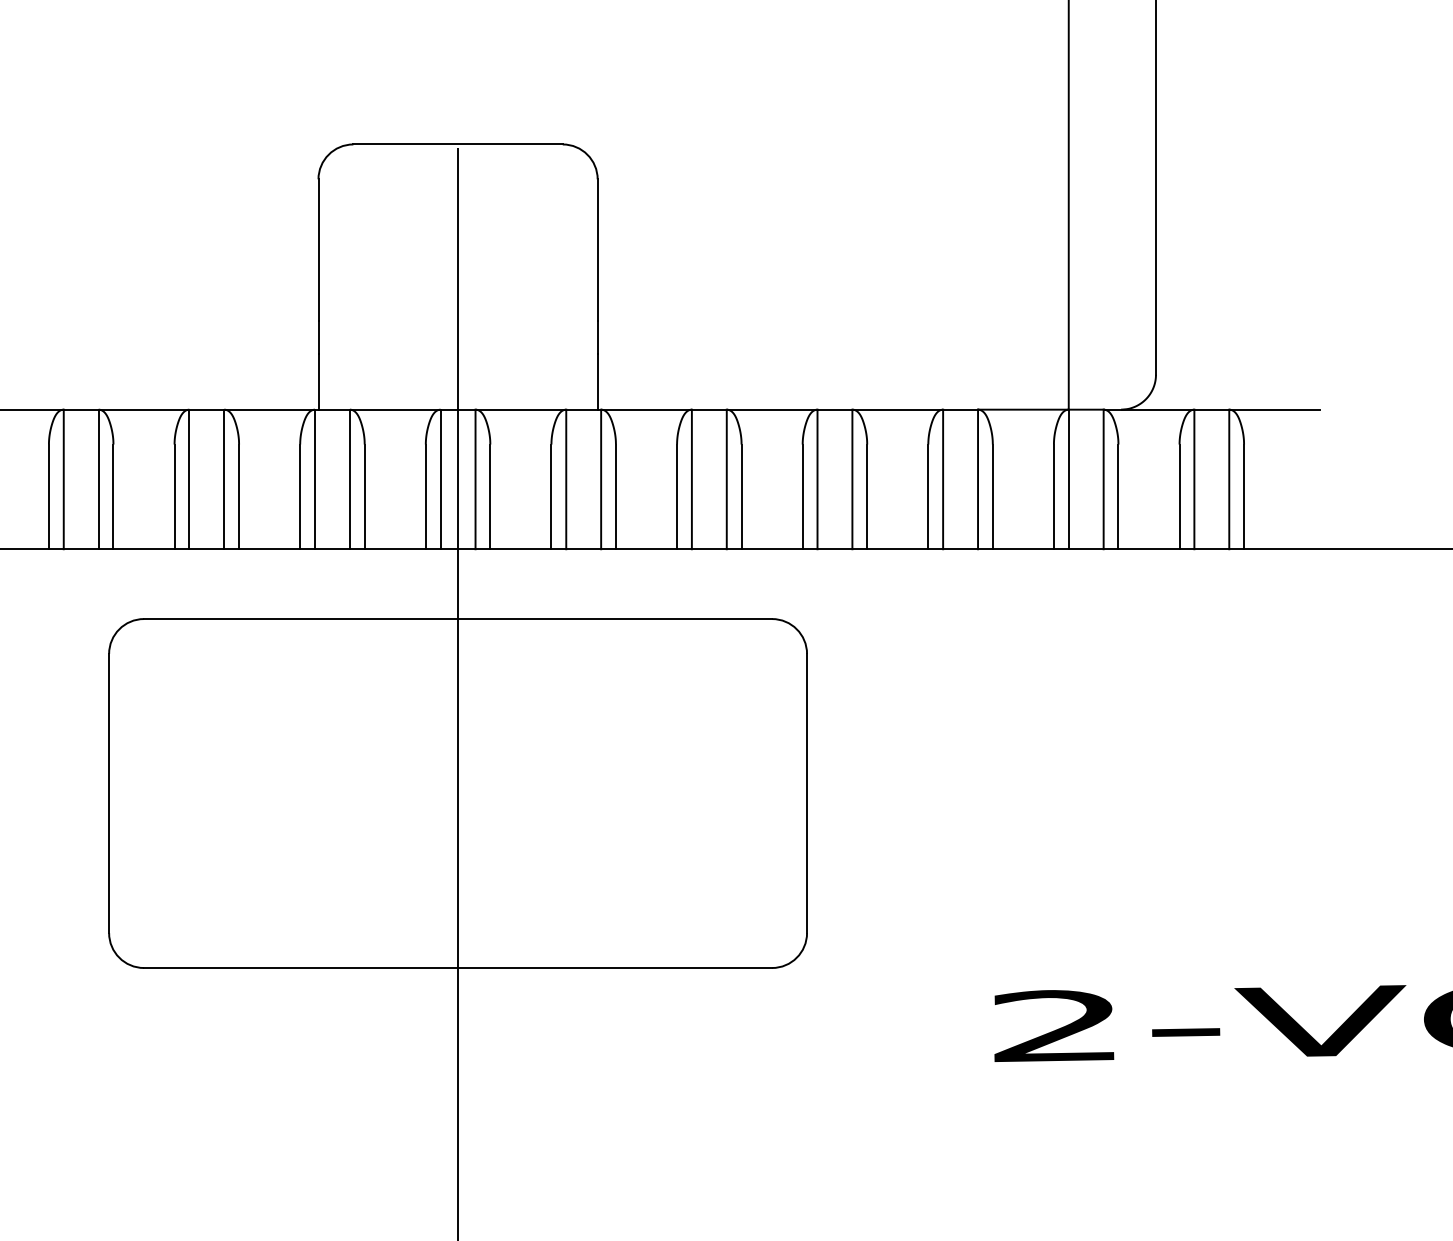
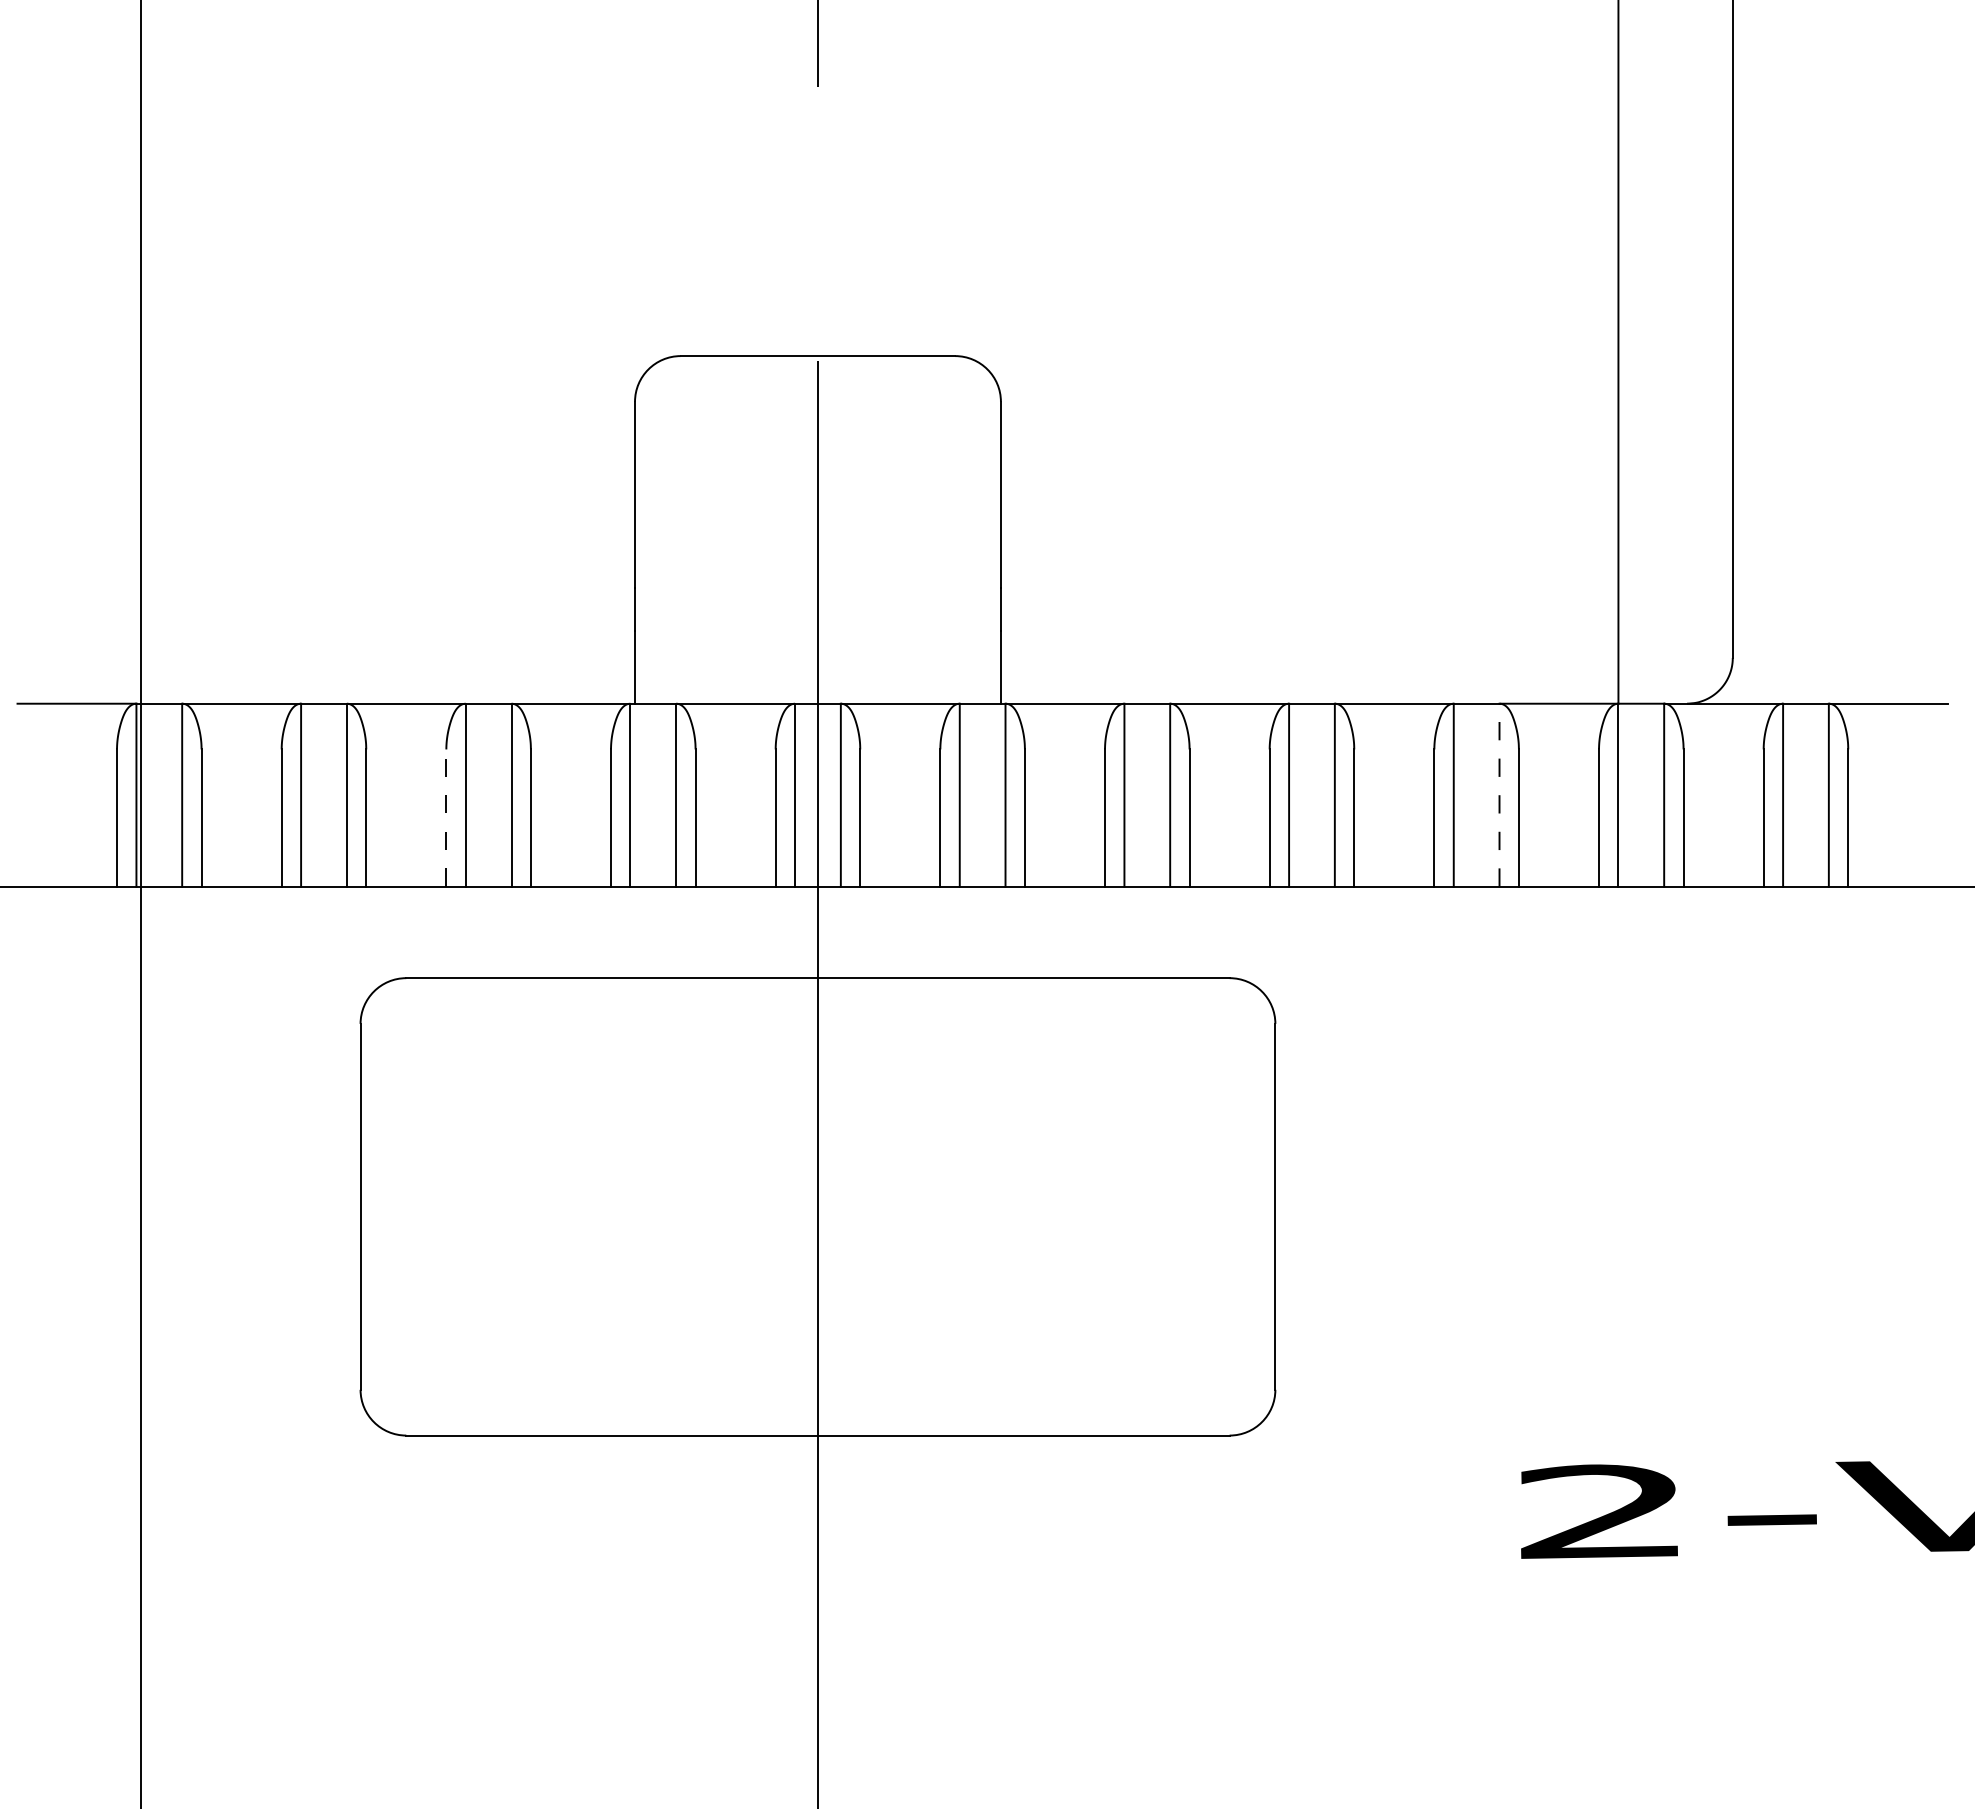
line: (978, 478) -> (1499, 794), solid -> dashed
line: (174, 497) -> (446, 818), solid -> dashed

